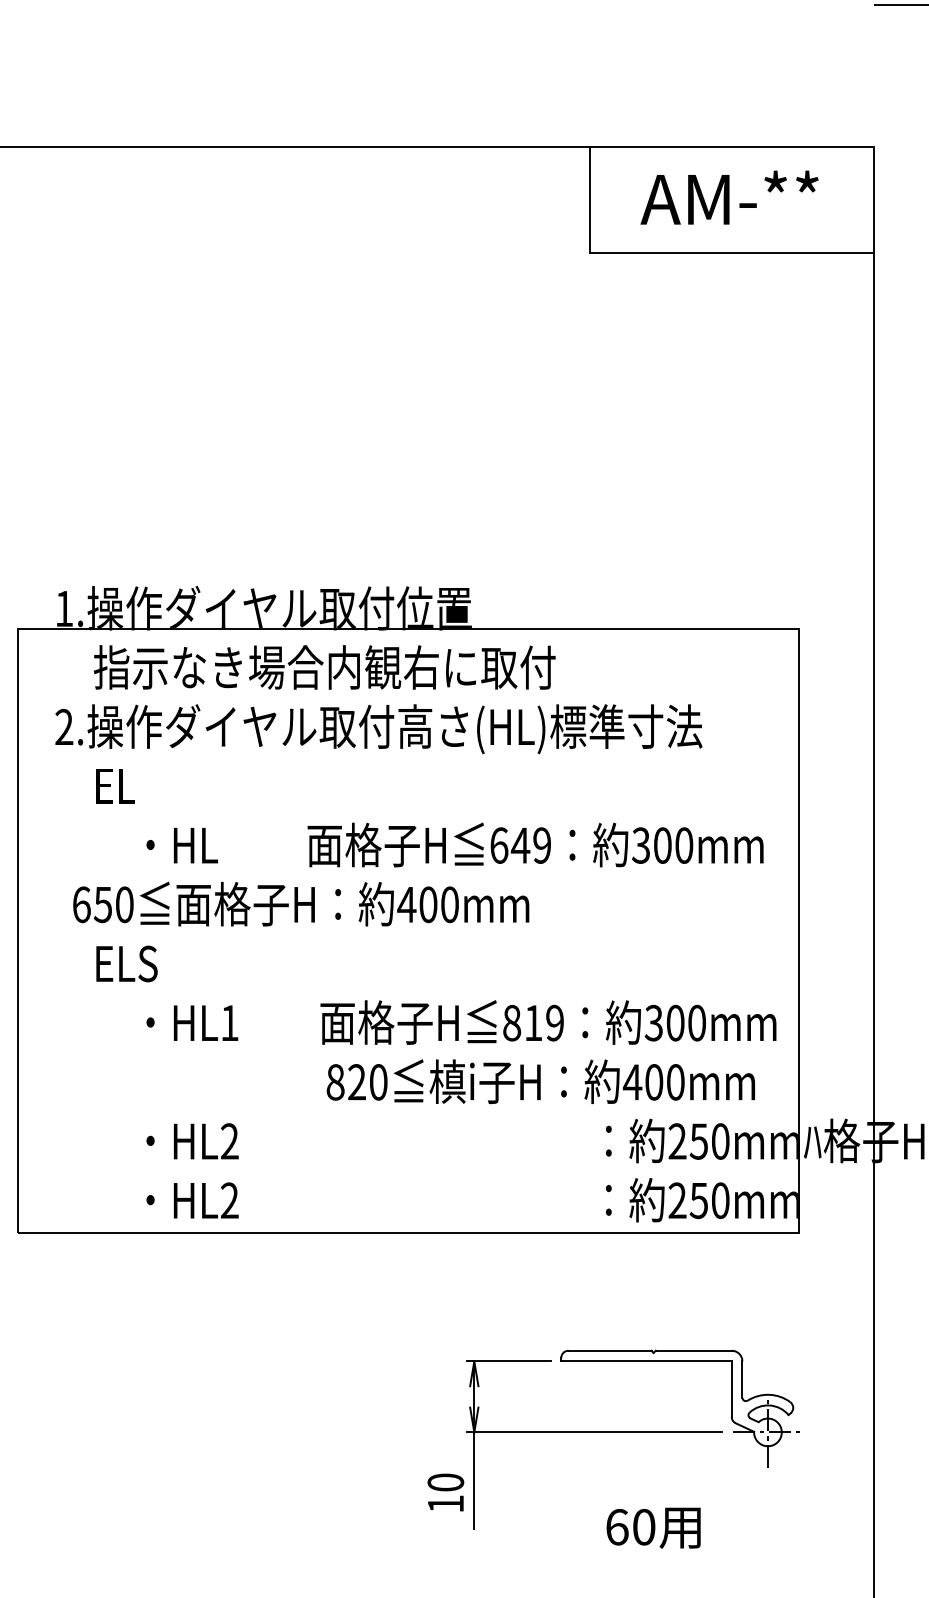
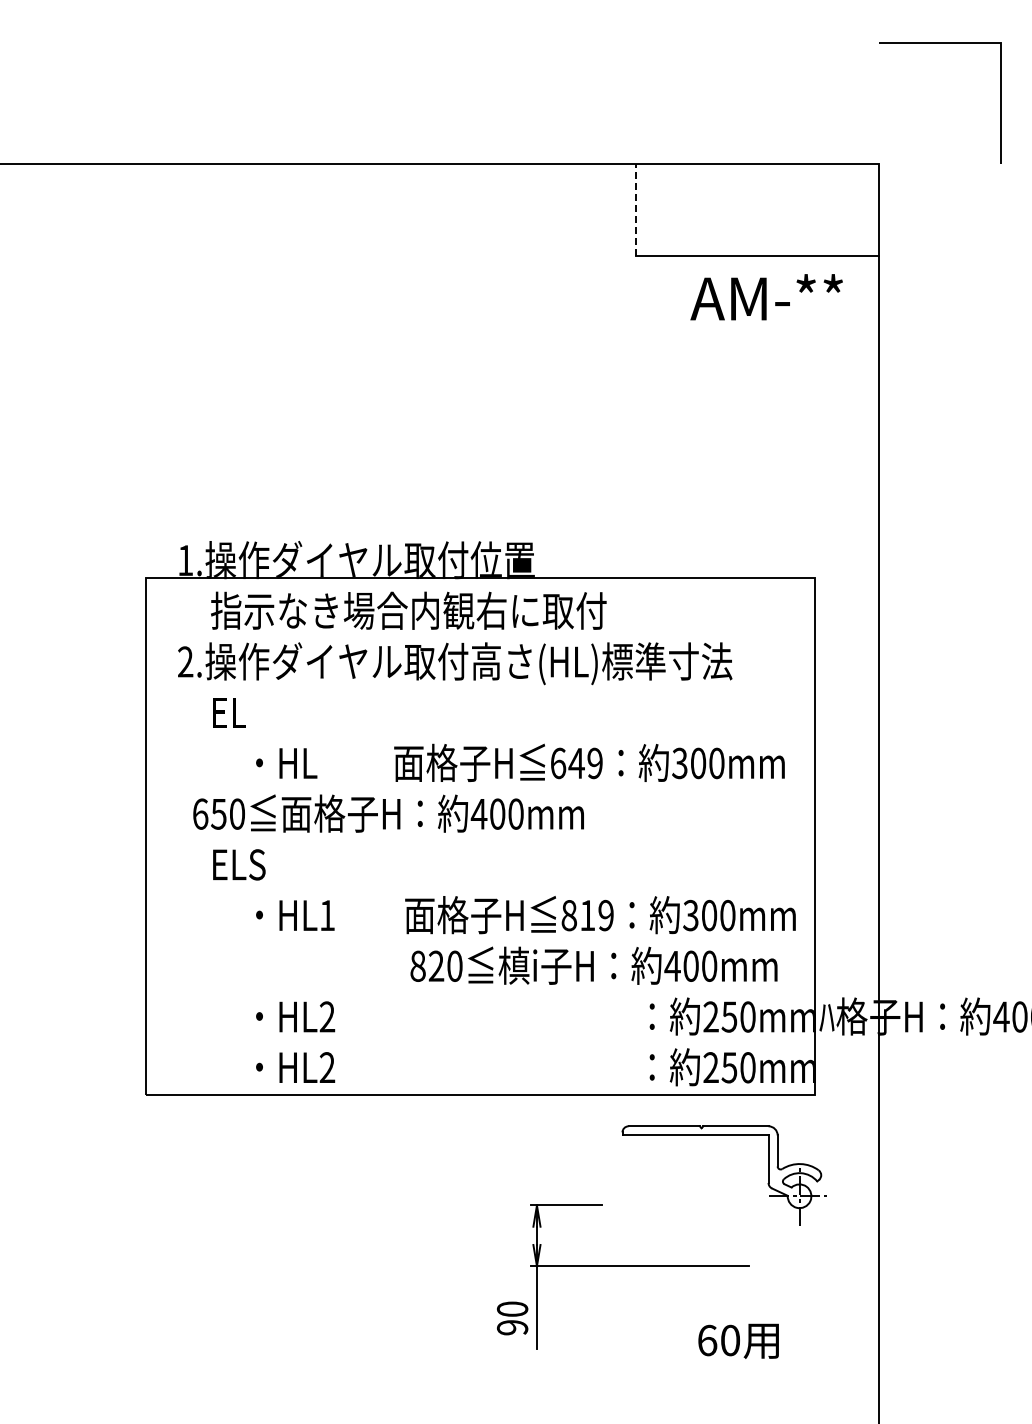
text: (729, 197) -> (766, 297), moved
line: (589, 200) -> (635, 210), solid -> dashed
part: (679, 1361) -> (723, 1135), moved
text: (445, 1503) -> (512, 1327), 10 -> 90
text: (653, 1527) -> (738, 1340), moved

